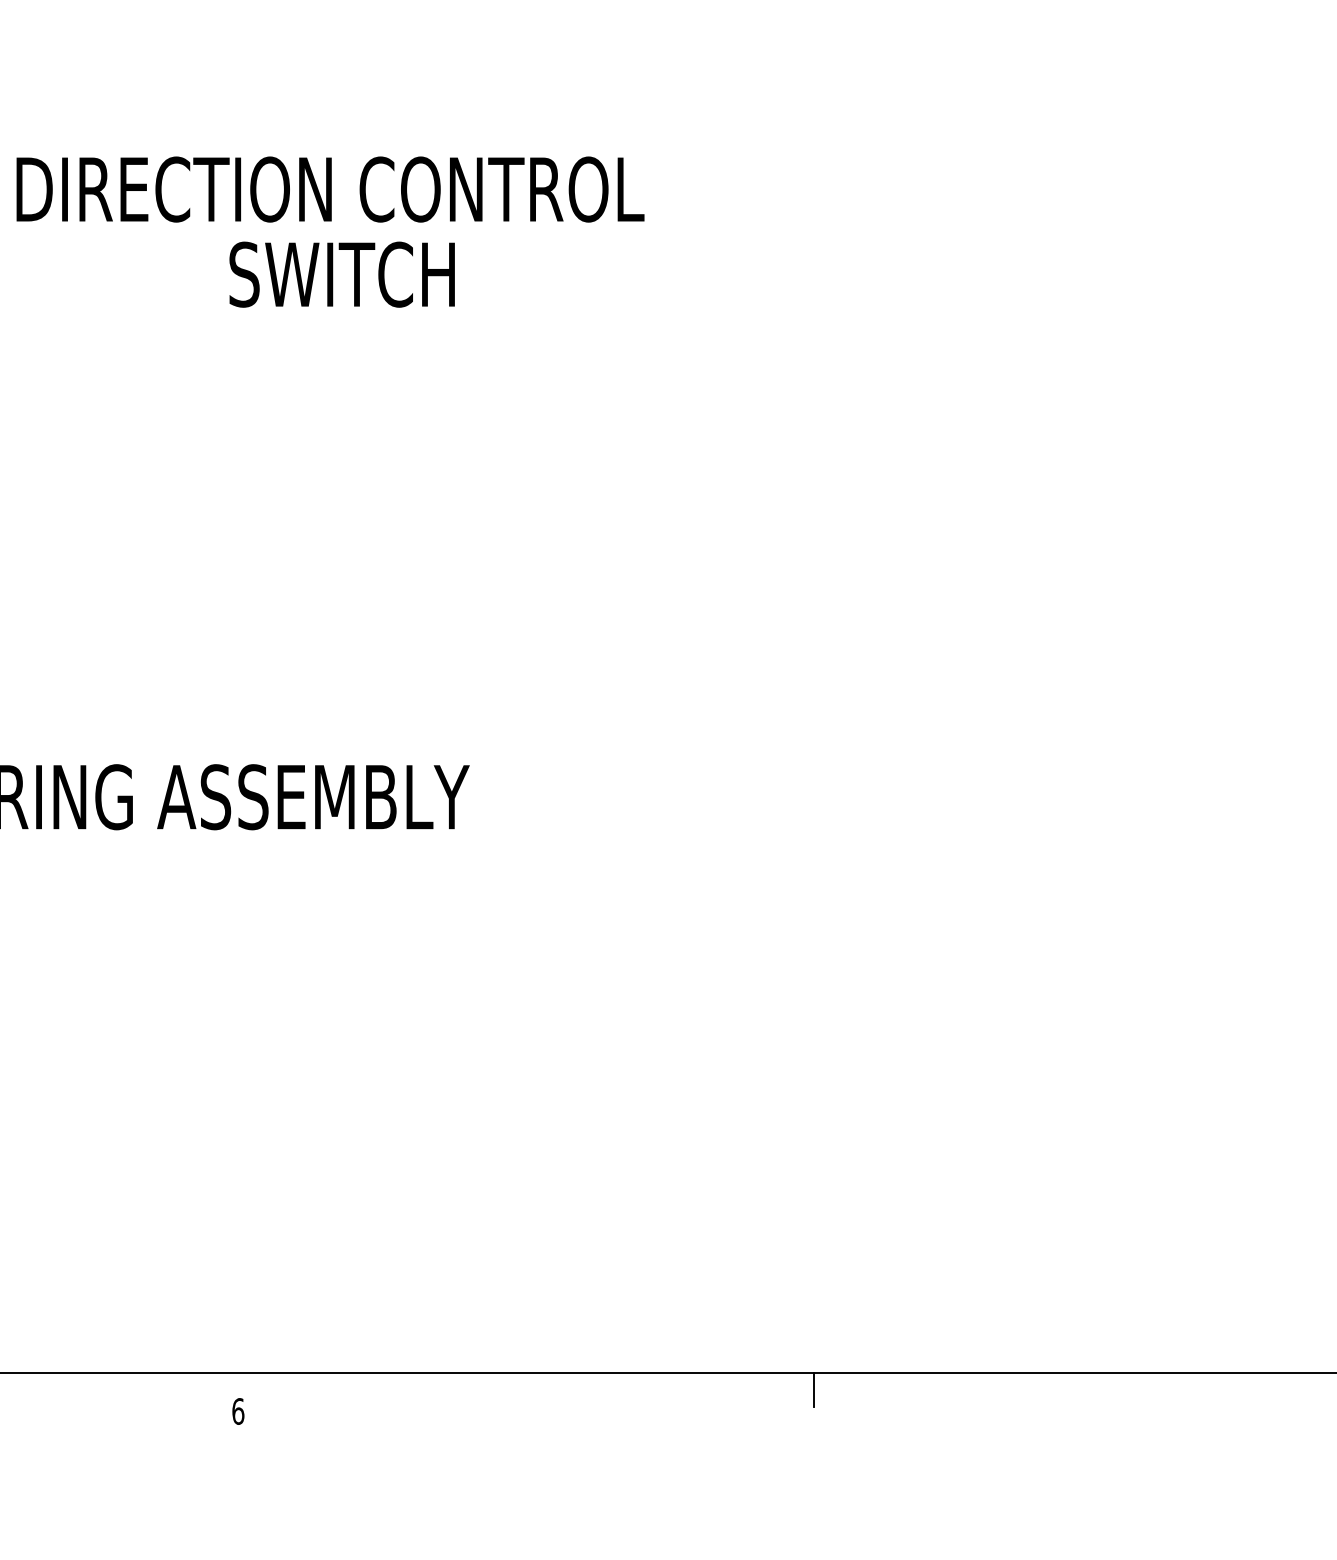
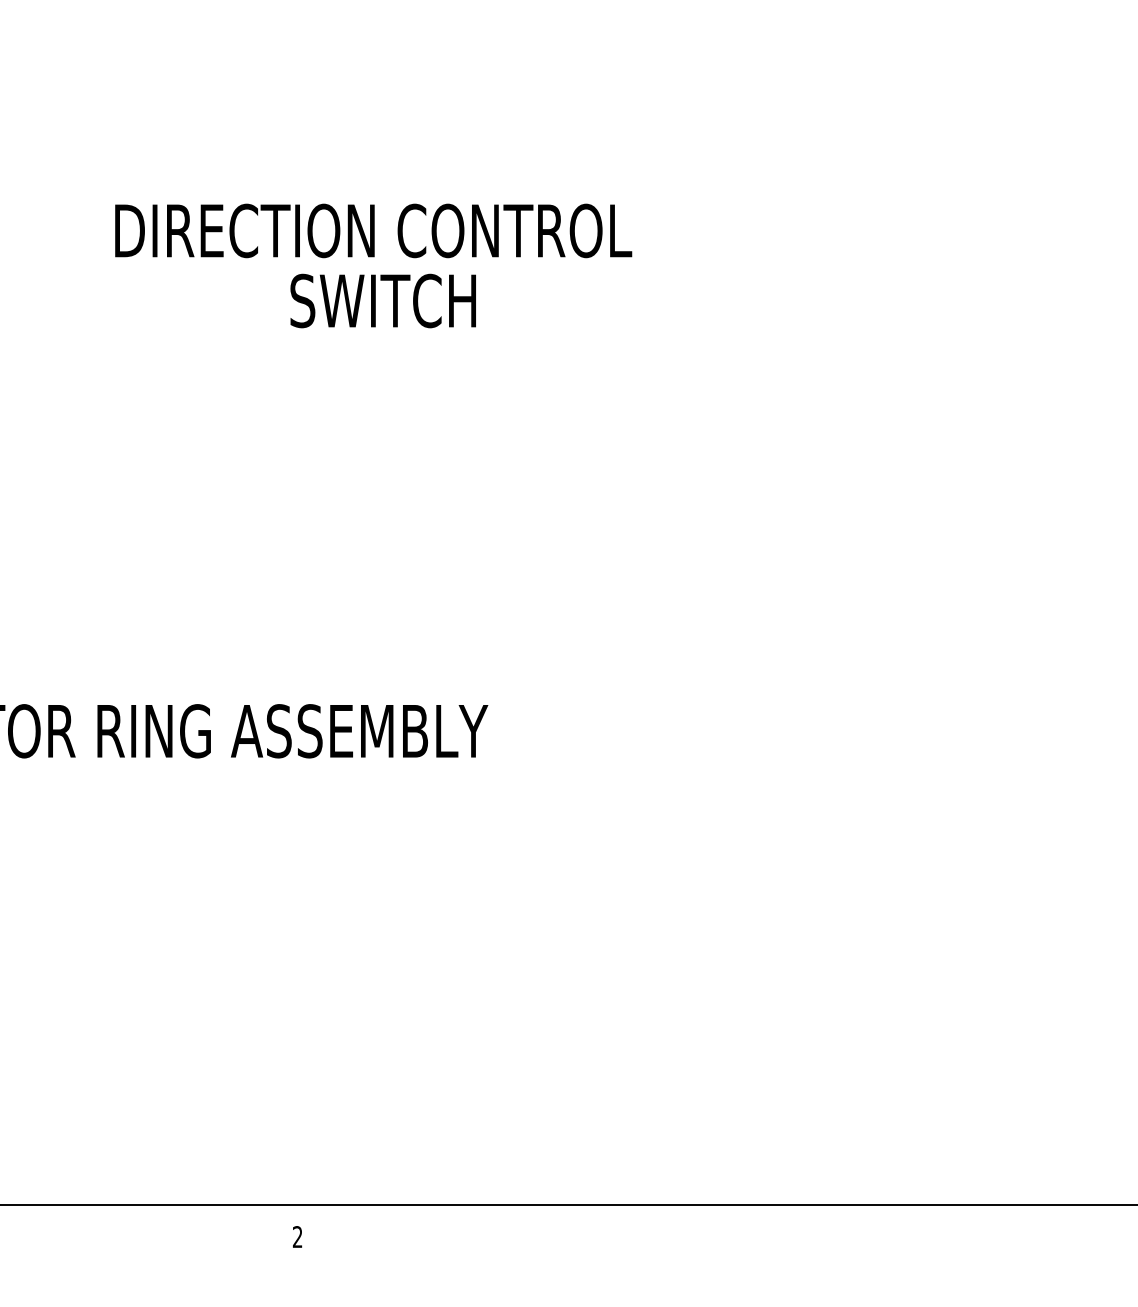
line: (813, 1390) -> (771, 1219), removed
text: (238, 1412) -> (297, 1237), 6 -> 2

